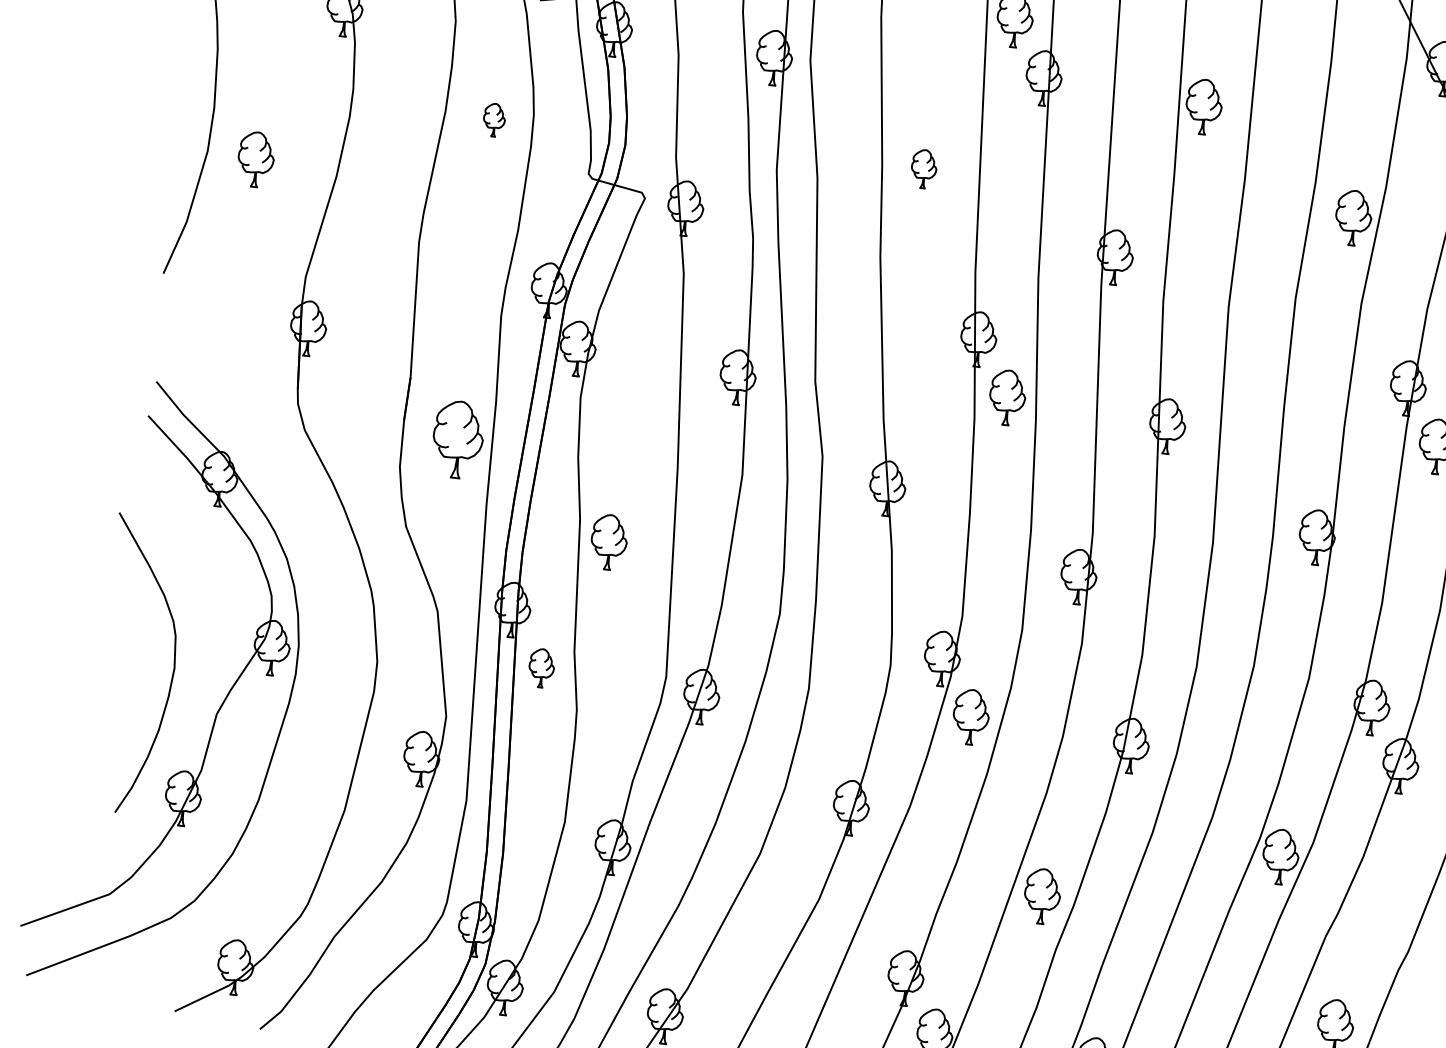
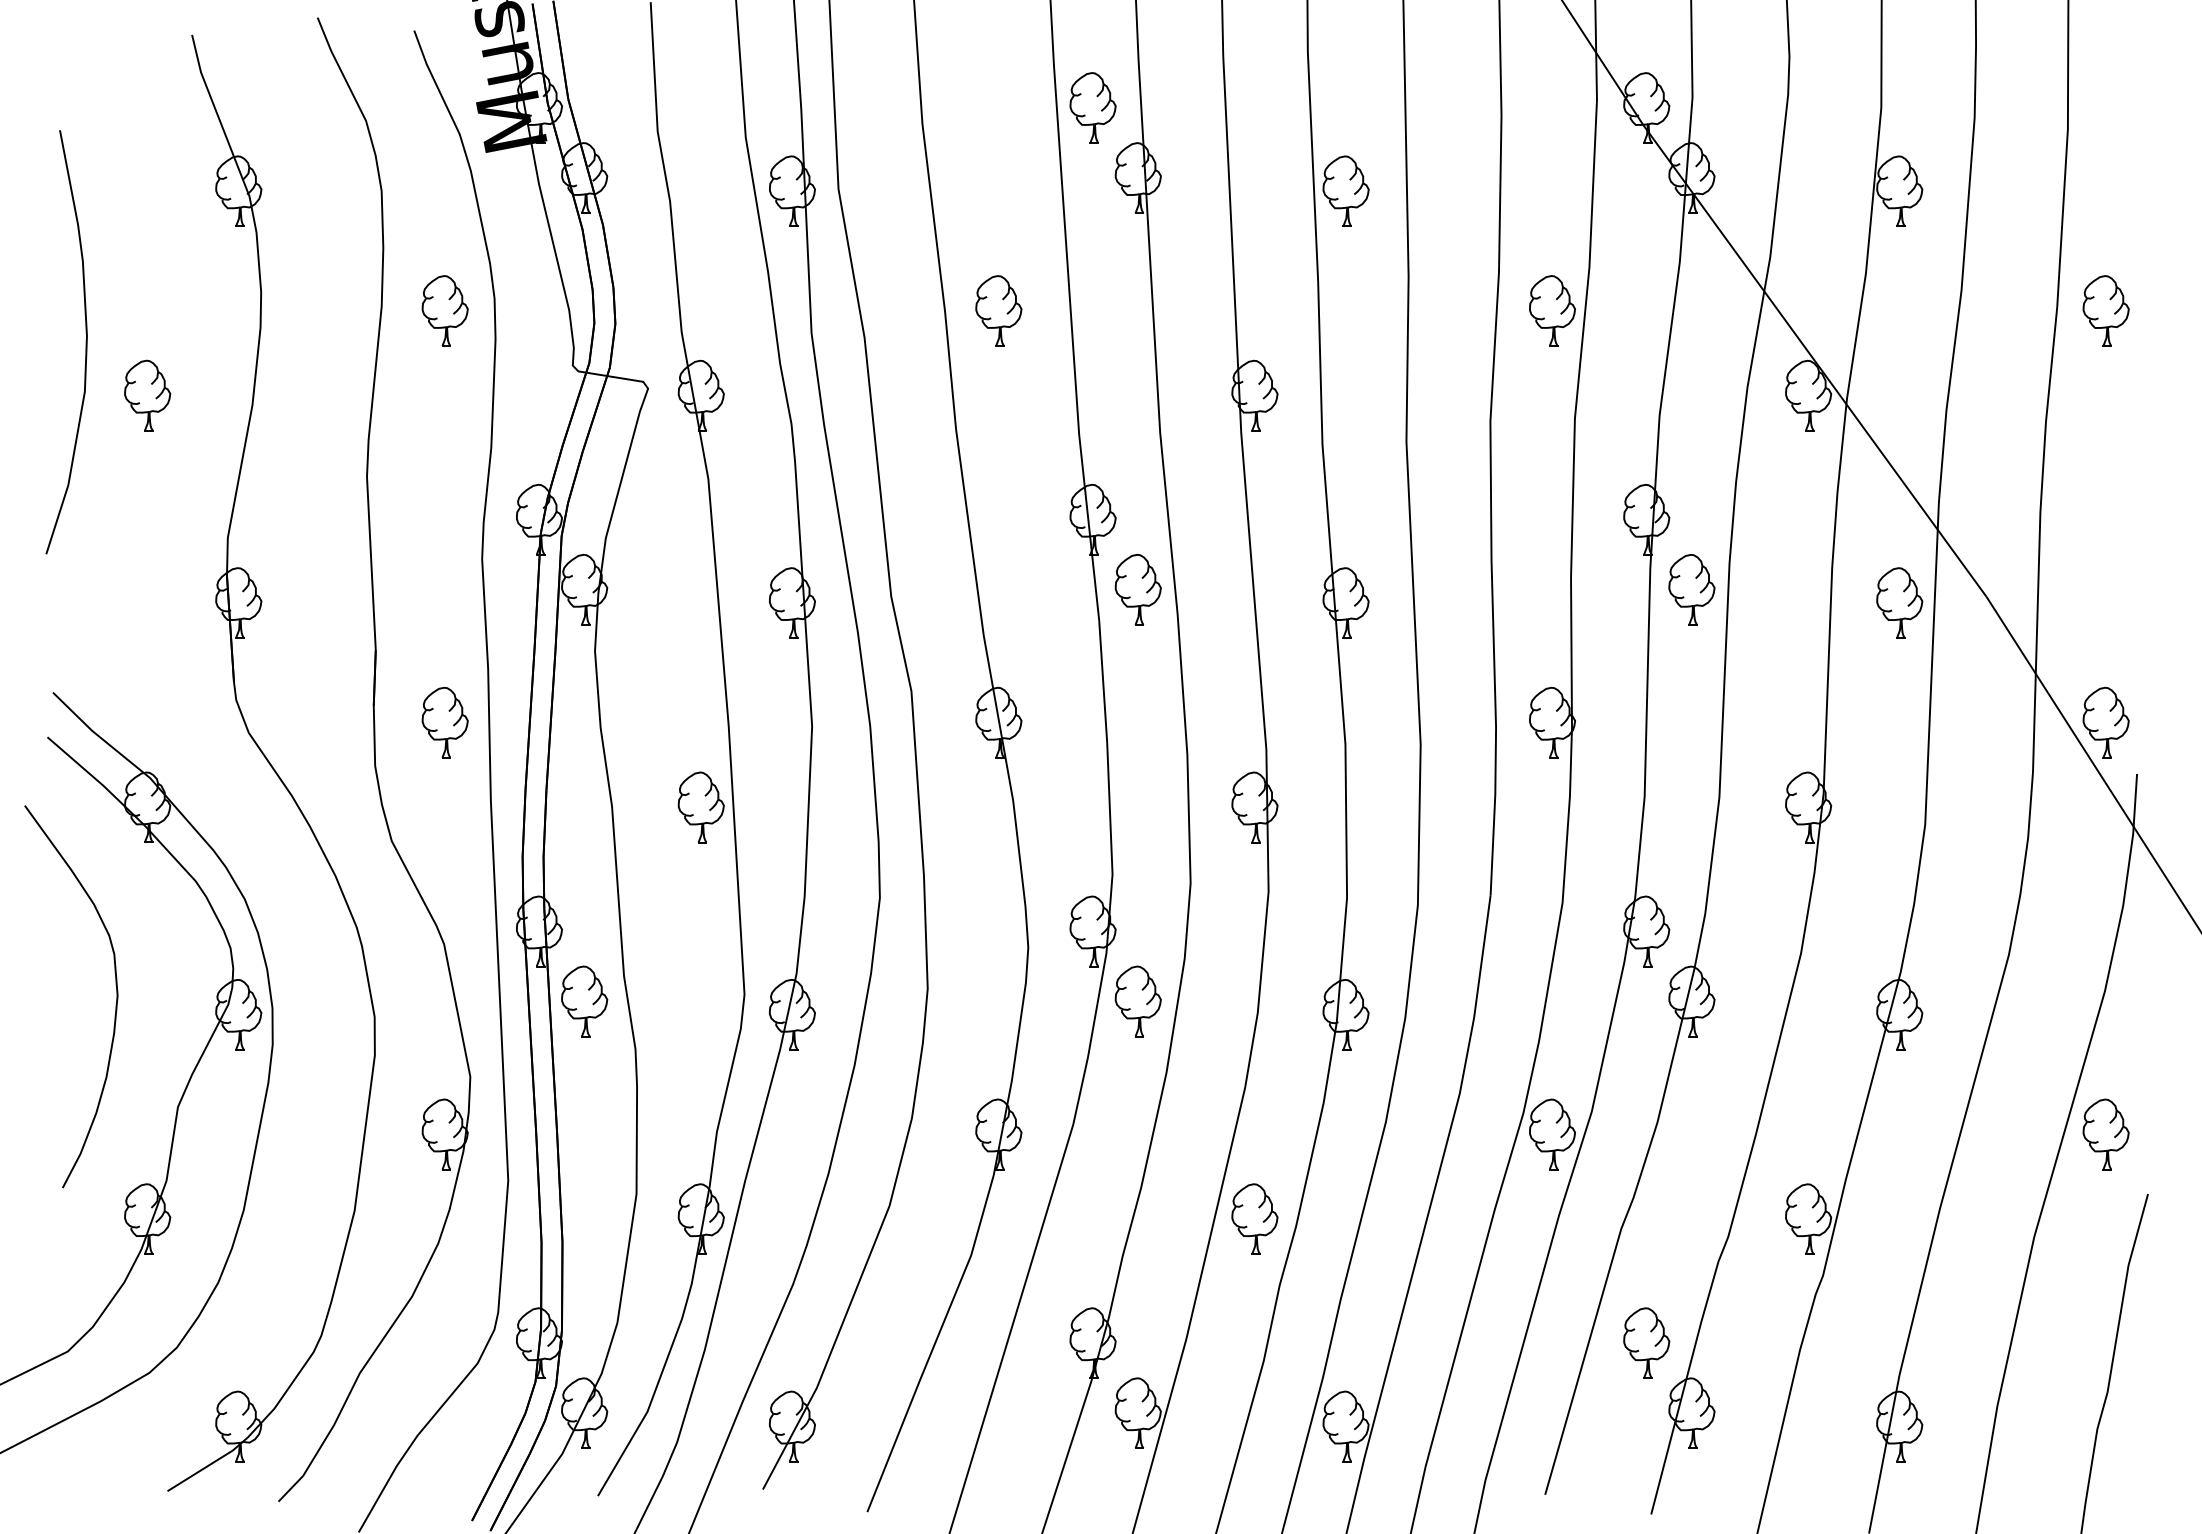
part: (493, 119) -> (444, 310), size x1.67
part: (923, 168) -> (998, 310), size x1.43
part: (457, 439) -> (444, 722), size x0.71
part: (608, 542) -> (700, 807), moved
part: (541, 668) -> (584, 1001), size x1.43
curve: (172, 674) -> (115, 1004), moved

